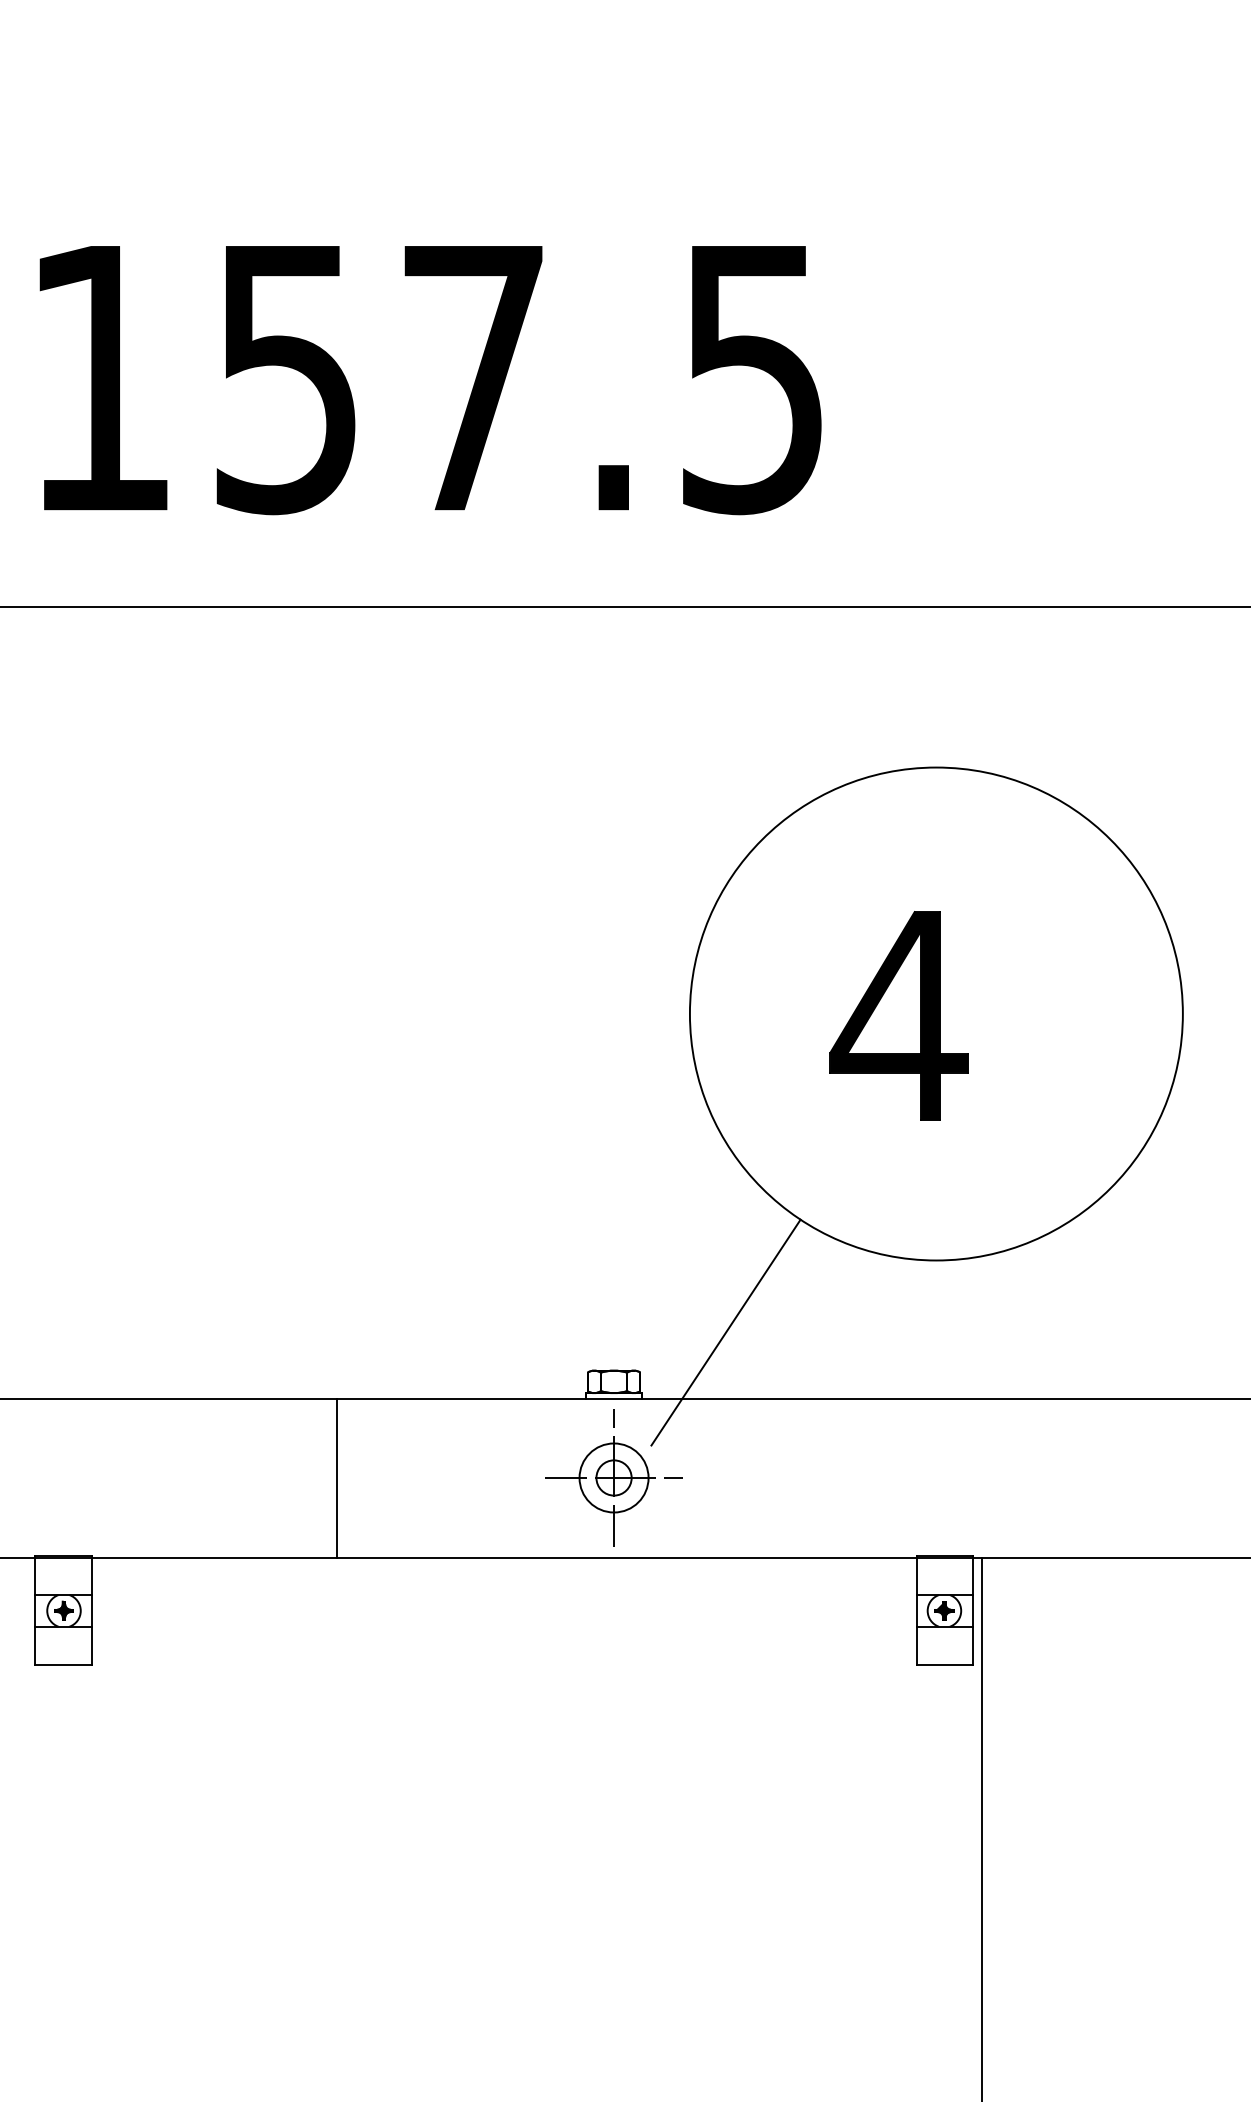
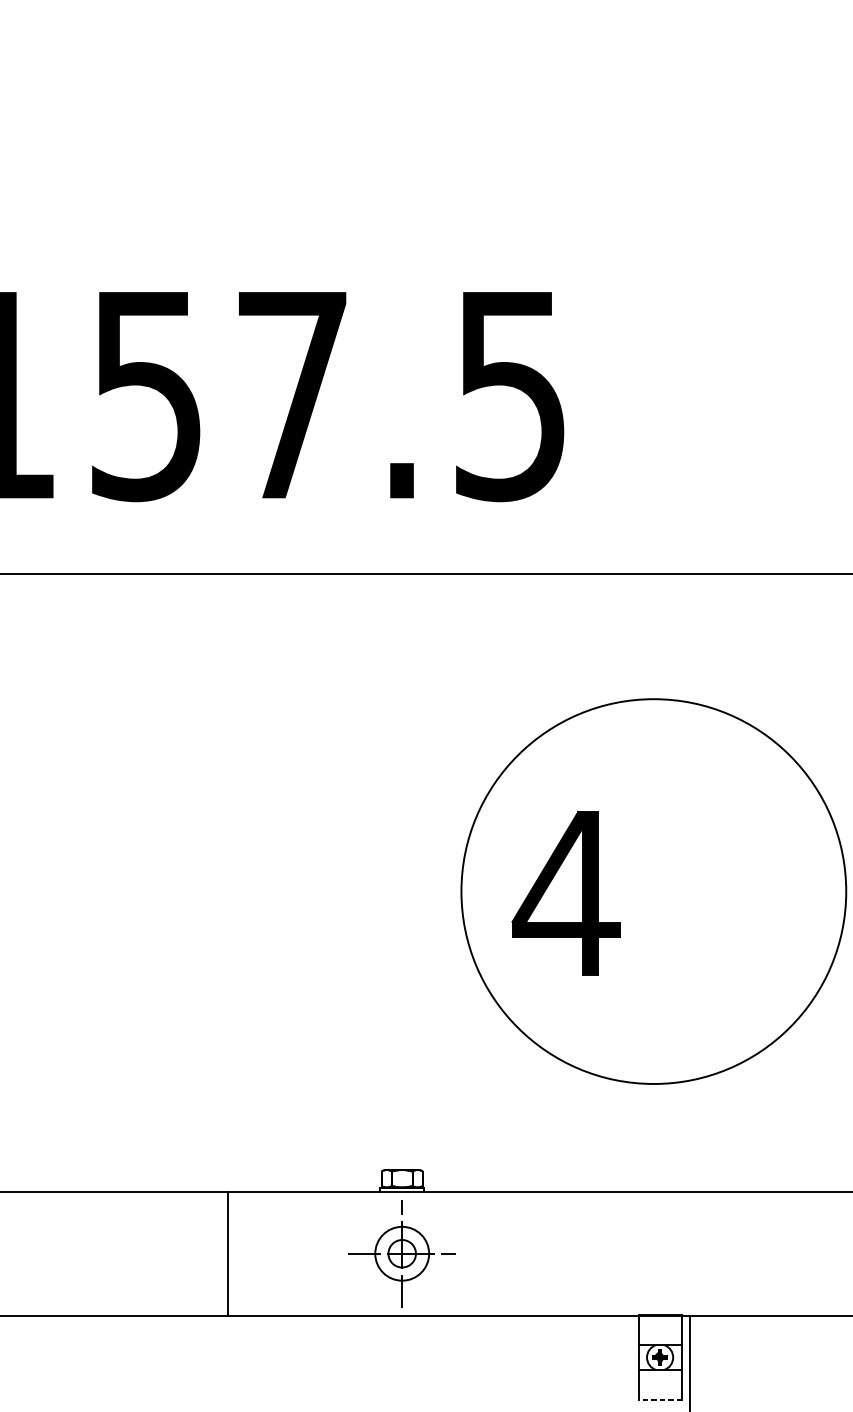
part: (898, 1015) -> (565, 892), moved
line: (725, 1332) -> (489, 1140), removed
line: (337, 1478) -> (227, 1254), moved
line: (944, 1665) -> (660, 1400), solid -> dashed

